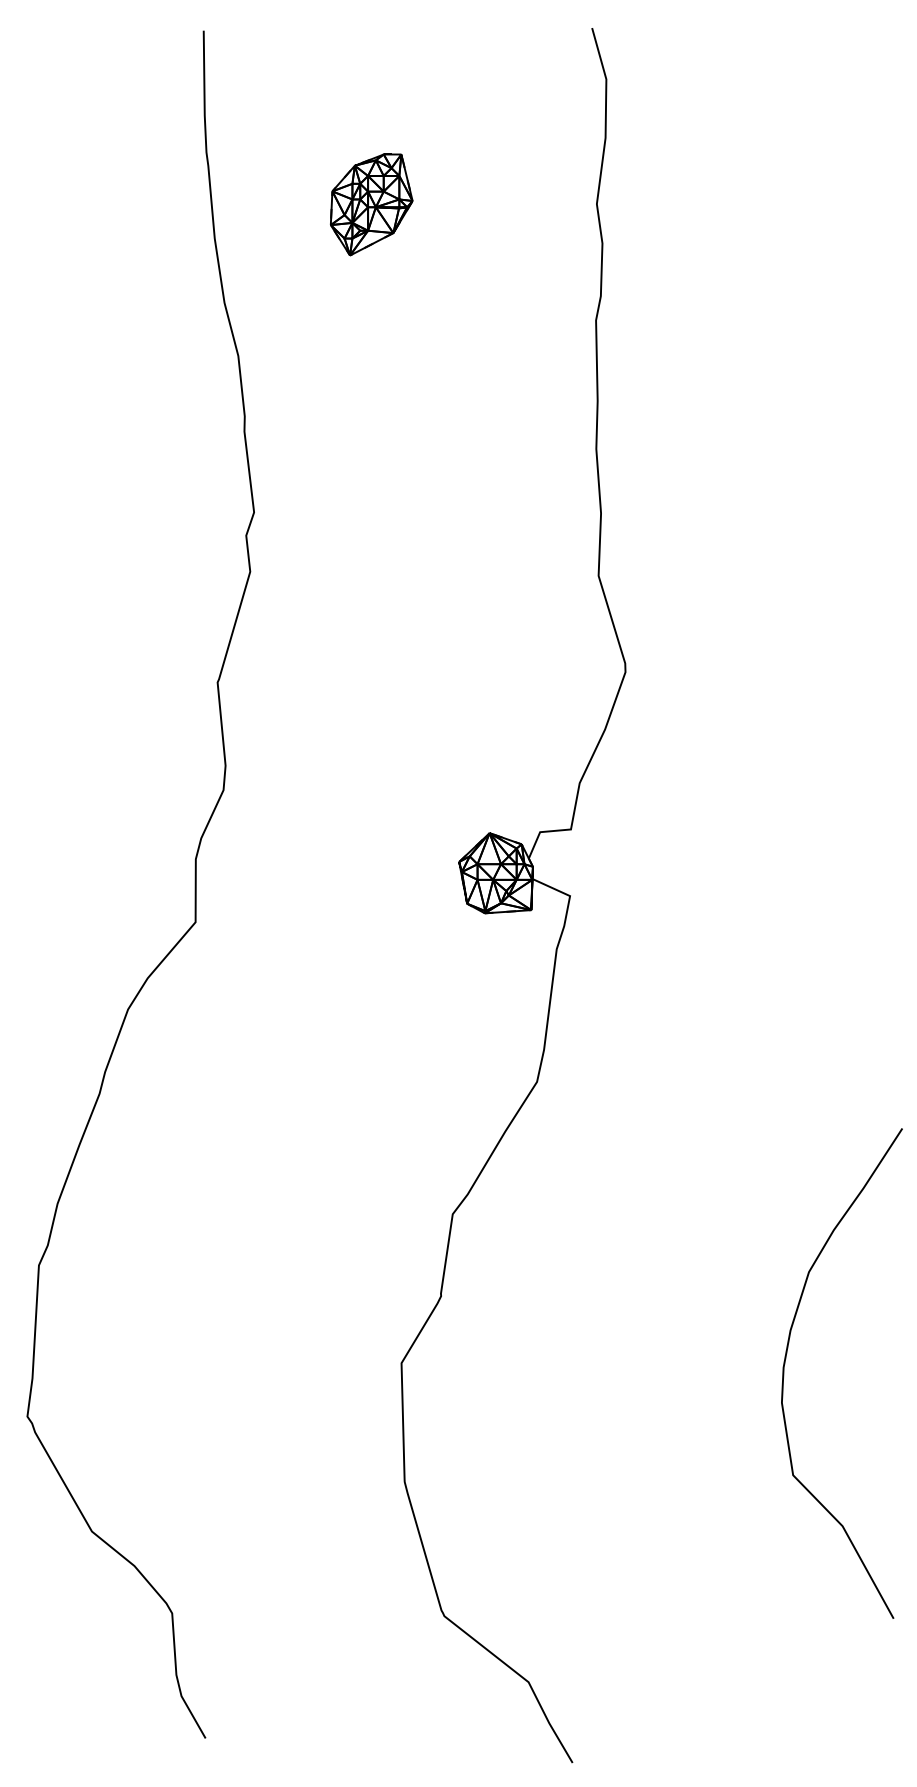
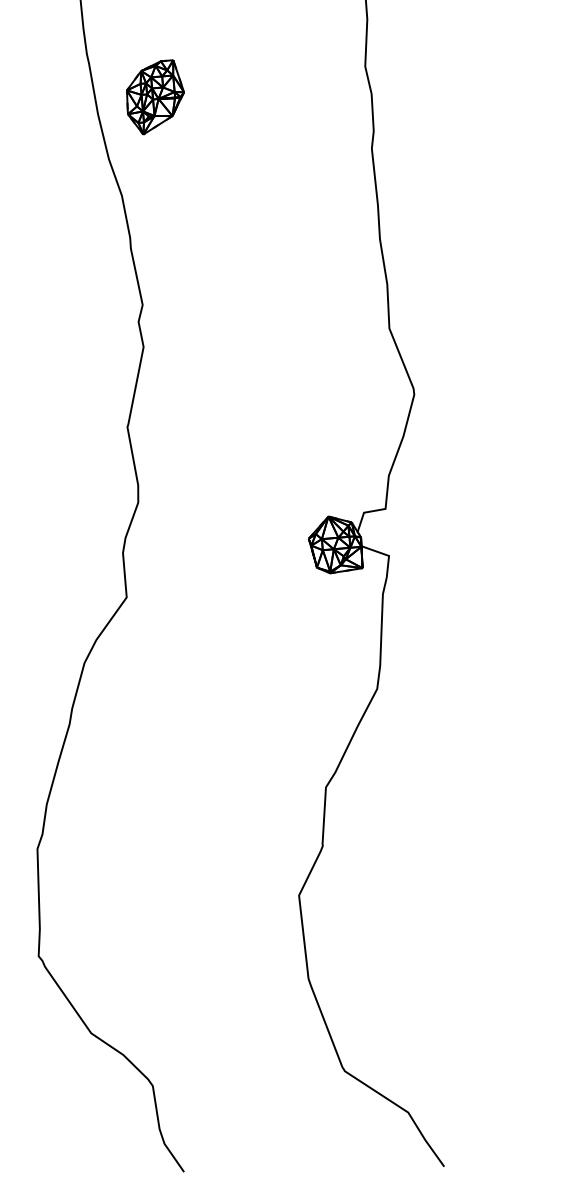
part: (371, 204) -> (155, 97), moved

